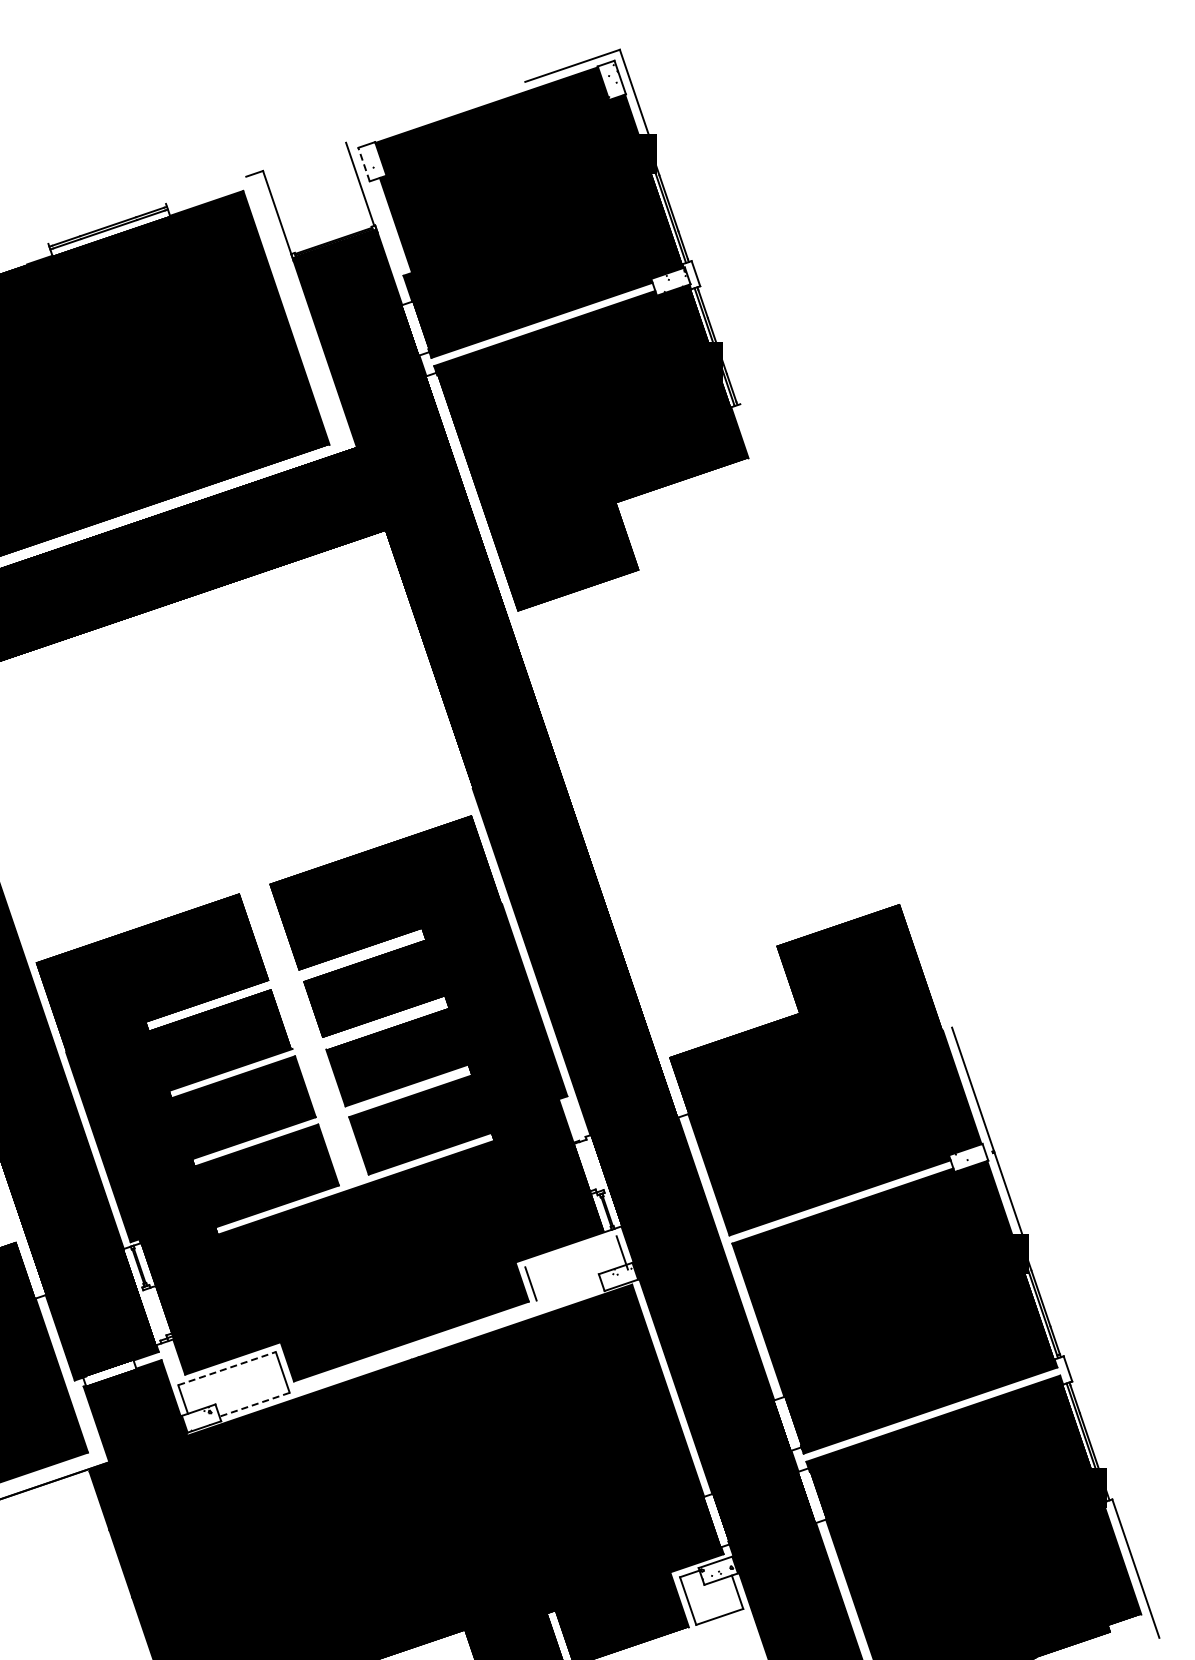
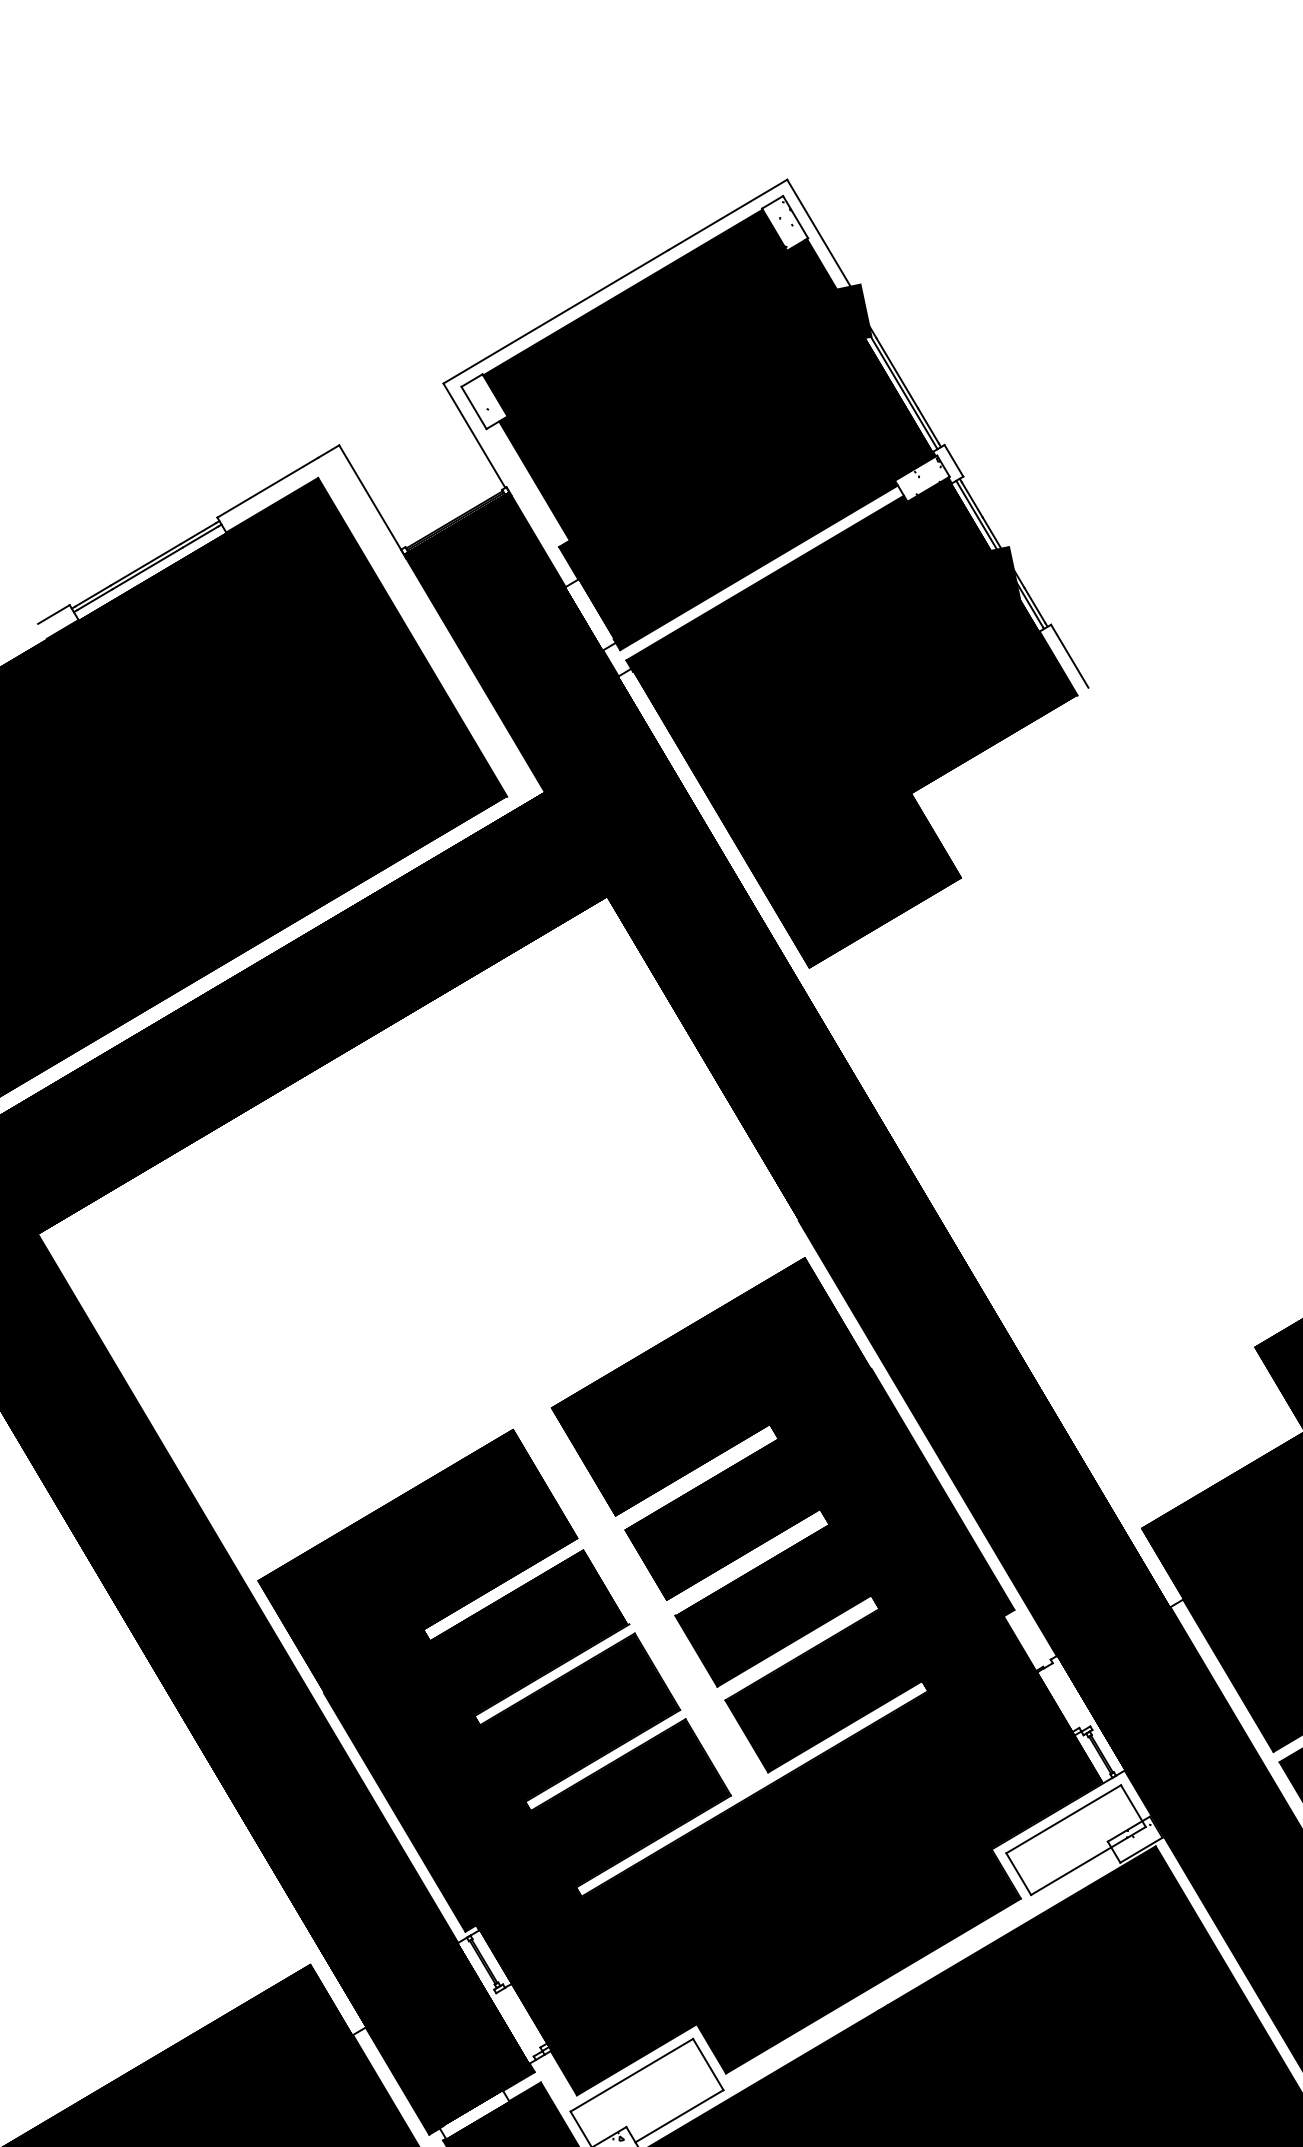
line: (435, 111) -> (555, 315), added
line: (364, 164) -> (474, 407), dashed -> solid
line: (206, 189) -> (268, 486), added
line: (35, 247) -> (53, 613), added
line: (748, 429) -> (1069, 656), added
line: (570, 1251) -> (1062, 1818), added
line: (581, 1284) -> (1087, 1860), added
line: (227, 1368) -> (632, 2074), dashed -> solid
line: (254, 1404) -> (679, 2115), dashed -> solid

